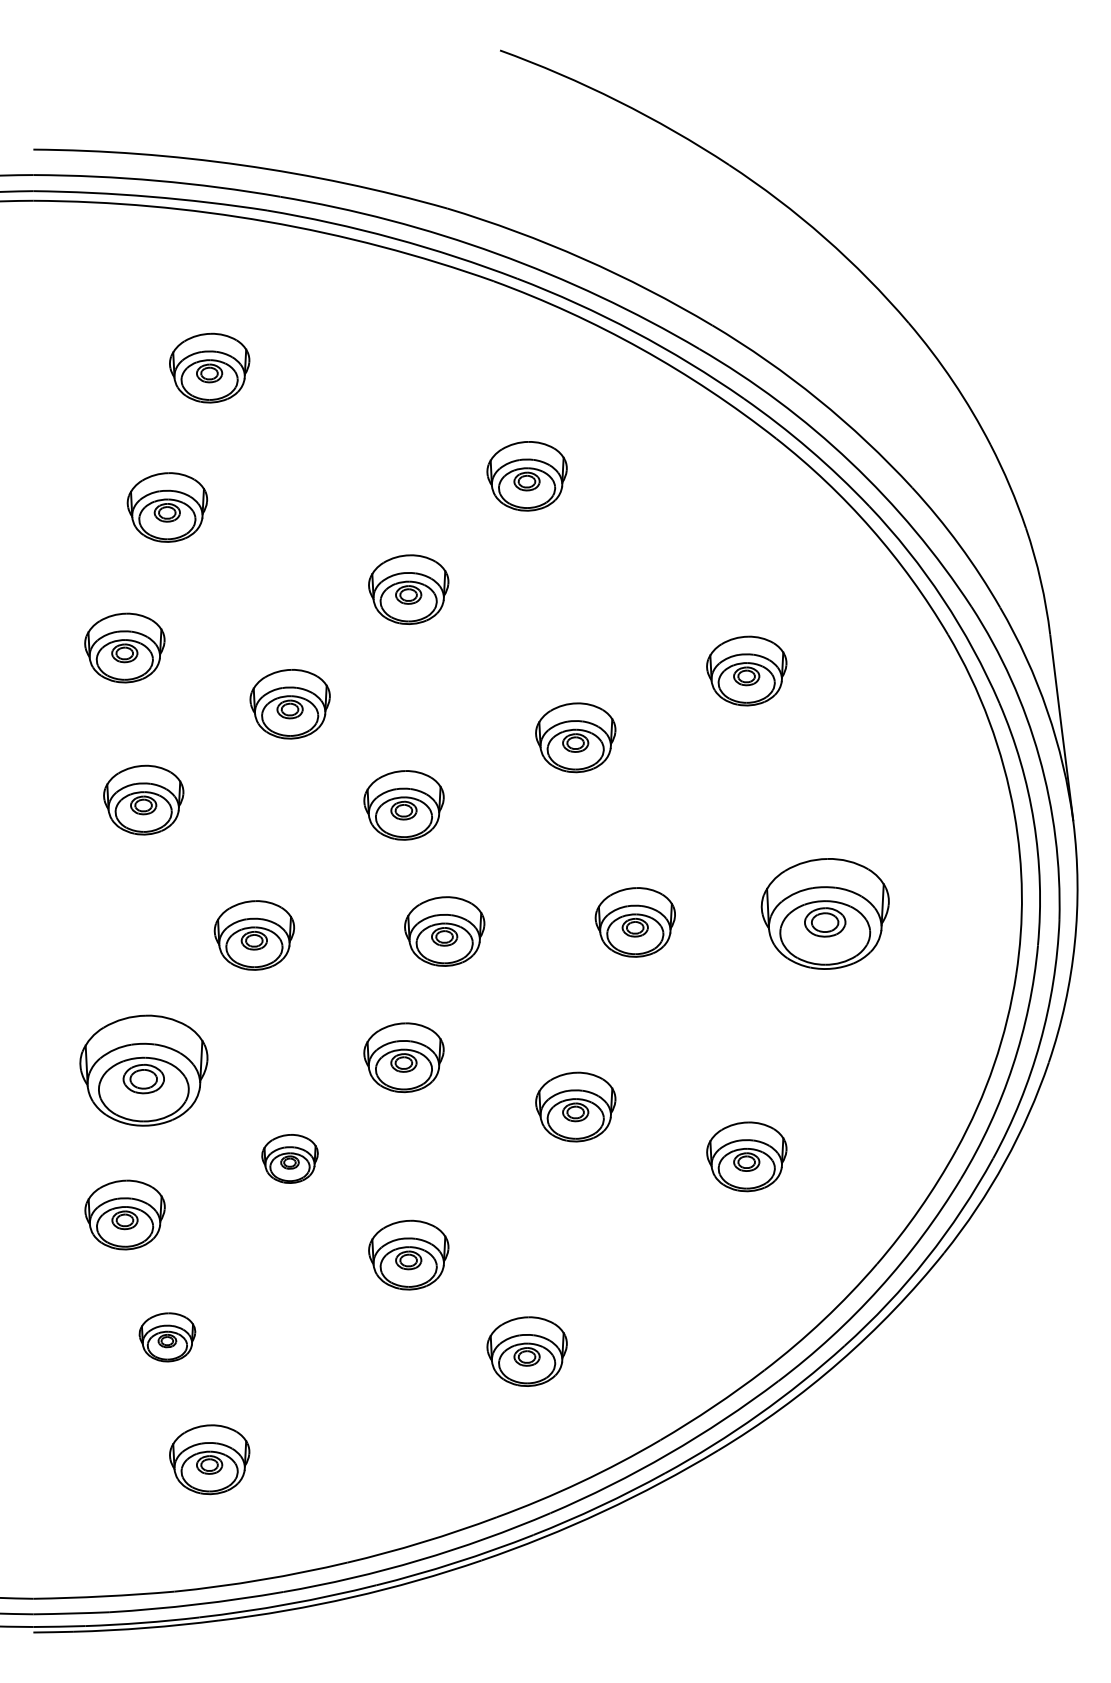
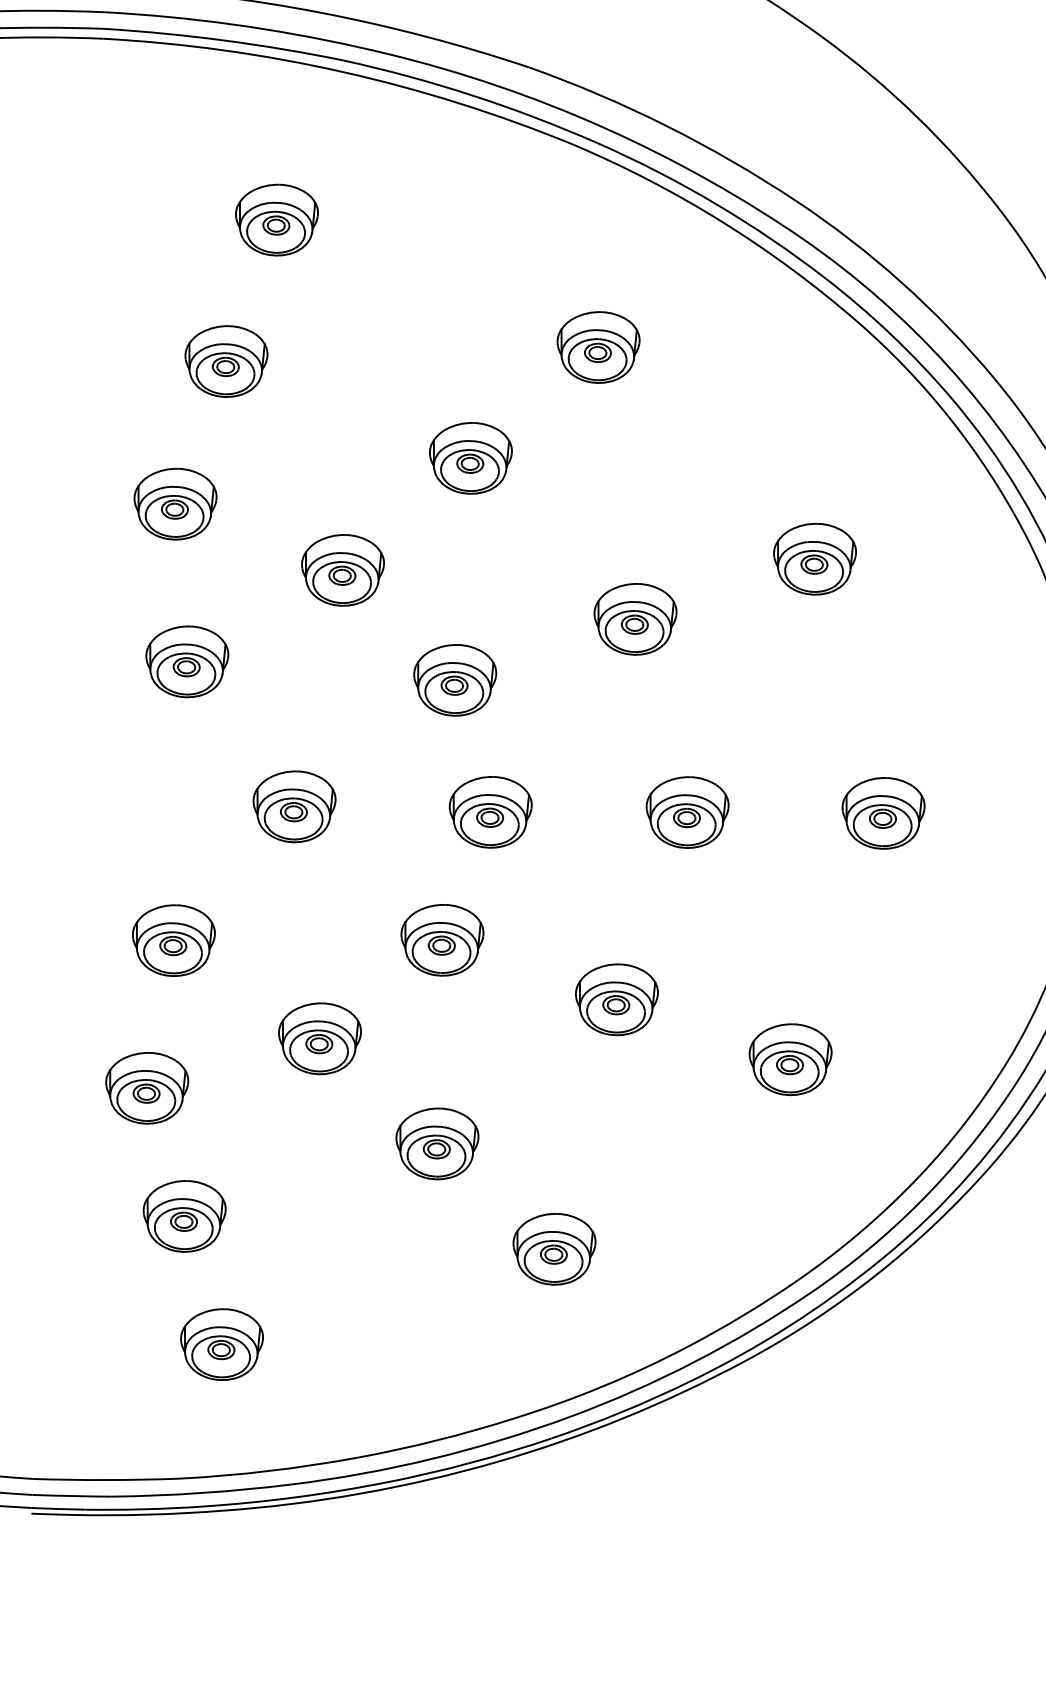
part: (824, 913) -> (882, 812), size x0.62
part: (143, 1070) -> (173, 940), size x0.62
part: (289, 1158) -> (319, 1038), size x1.43
part: (167, 1337) -> (184, 1216), size x1.43

